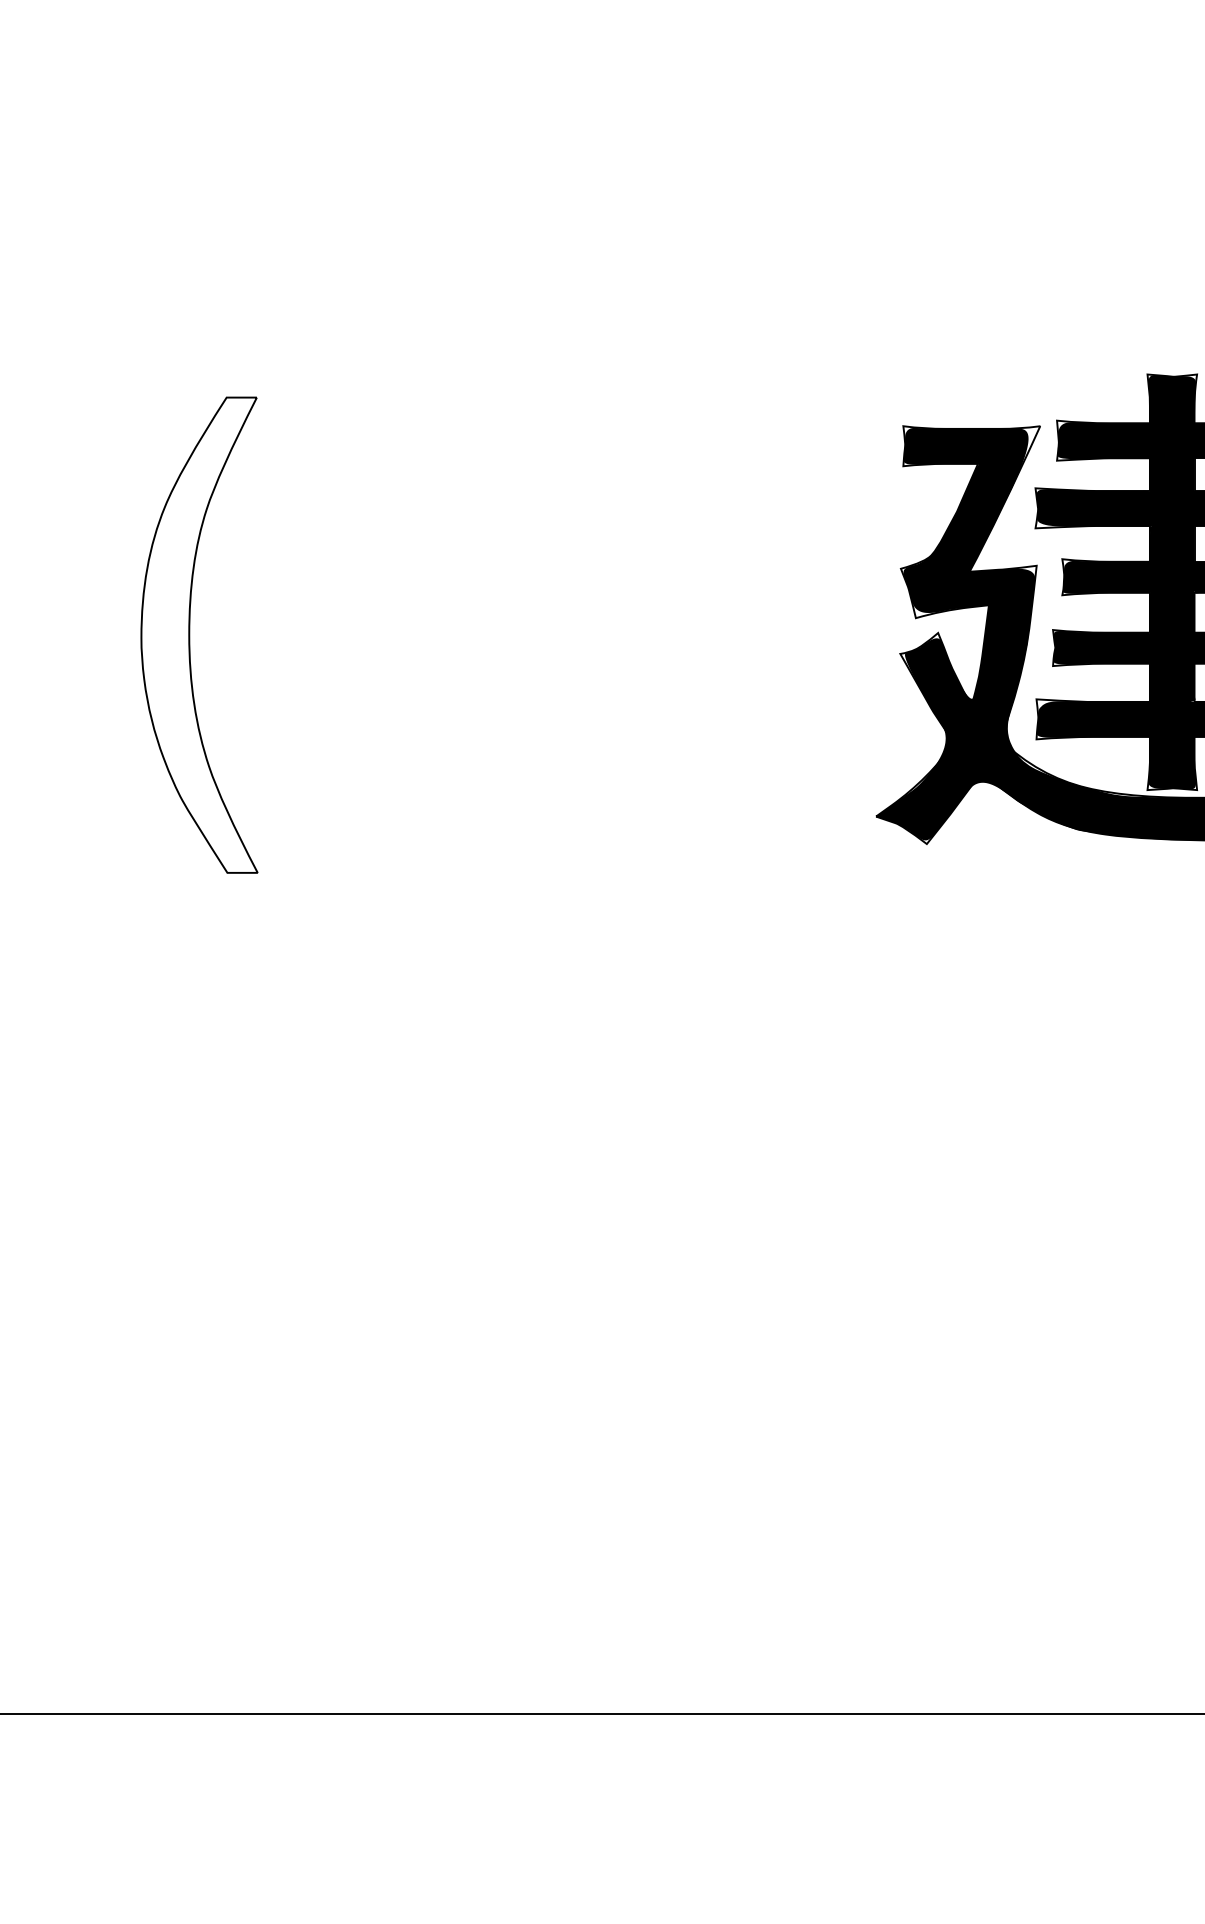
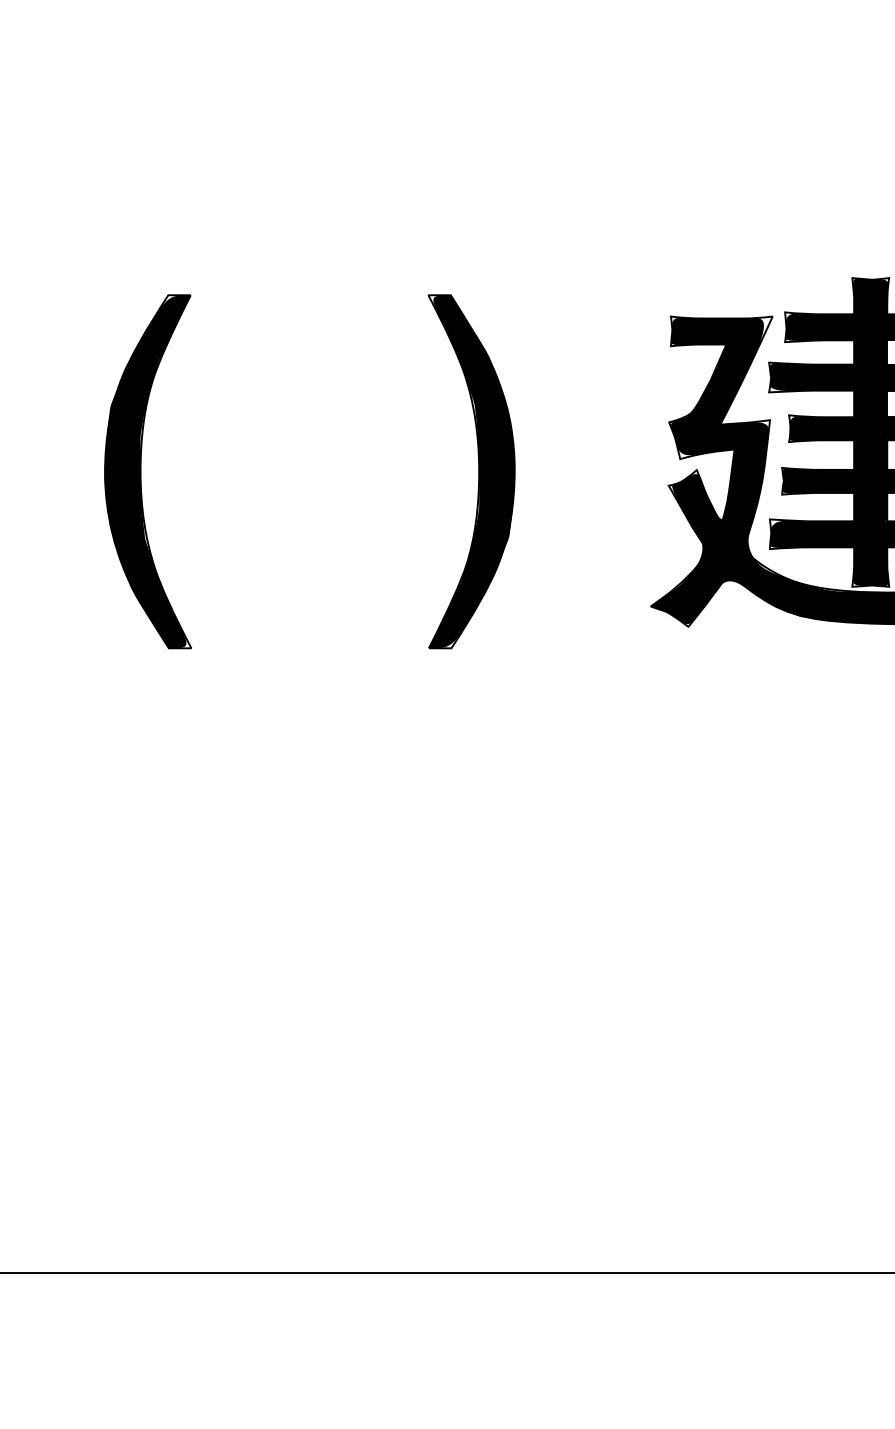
fill: (199, 634) -> (148, 471), added
part: (644, 634) -> (478, 471), added

